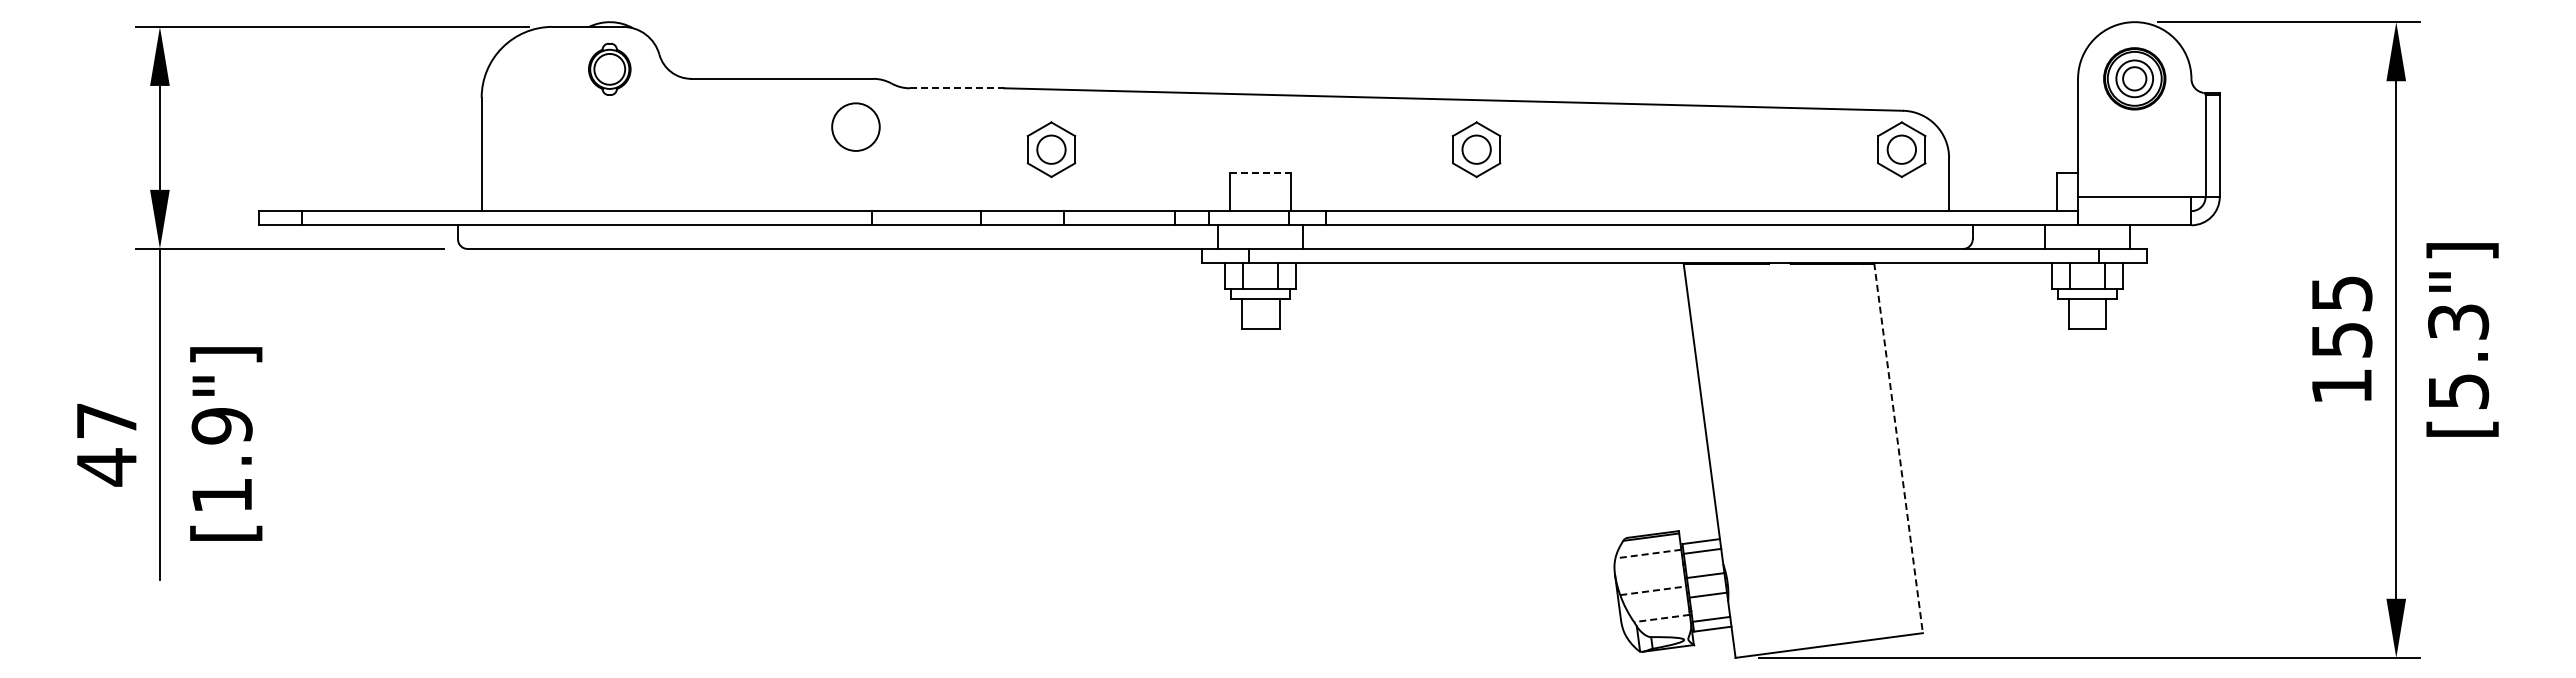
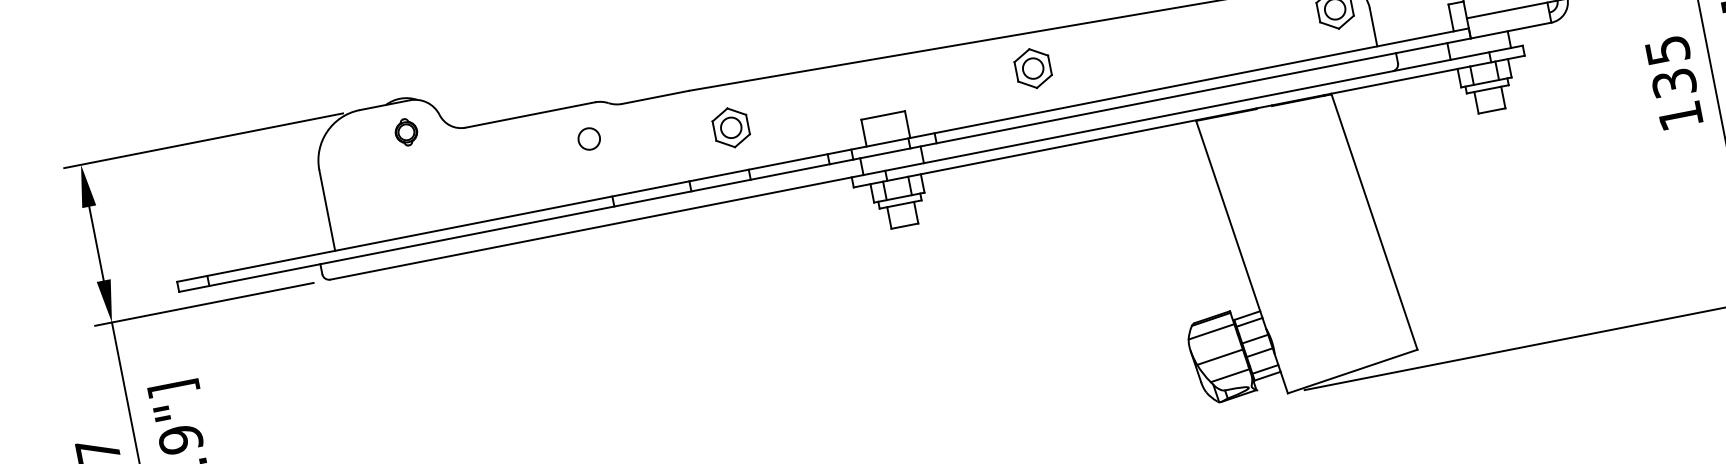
part: (609, 69) -> (406, 132), size x0.71
line: (956, 88) -> (655, 97), dashed -> solid
circle: (855, 126) -> (588, 138), size x0.62
line: (1260, 173) -> (883, 115), dashed -> solid
text: (2341, 339) -> (1673, 82), 155 -> 135
line: (1898, 448) -> (1374, 222), dashed -> solid
line: (1647, 554) -> (1210, 332), dashed -> solid
line: (1653, 590) -> (1220, 356), dashed -> solid
line: (1661, 618) -> (1229, 375), dashed -> solid

